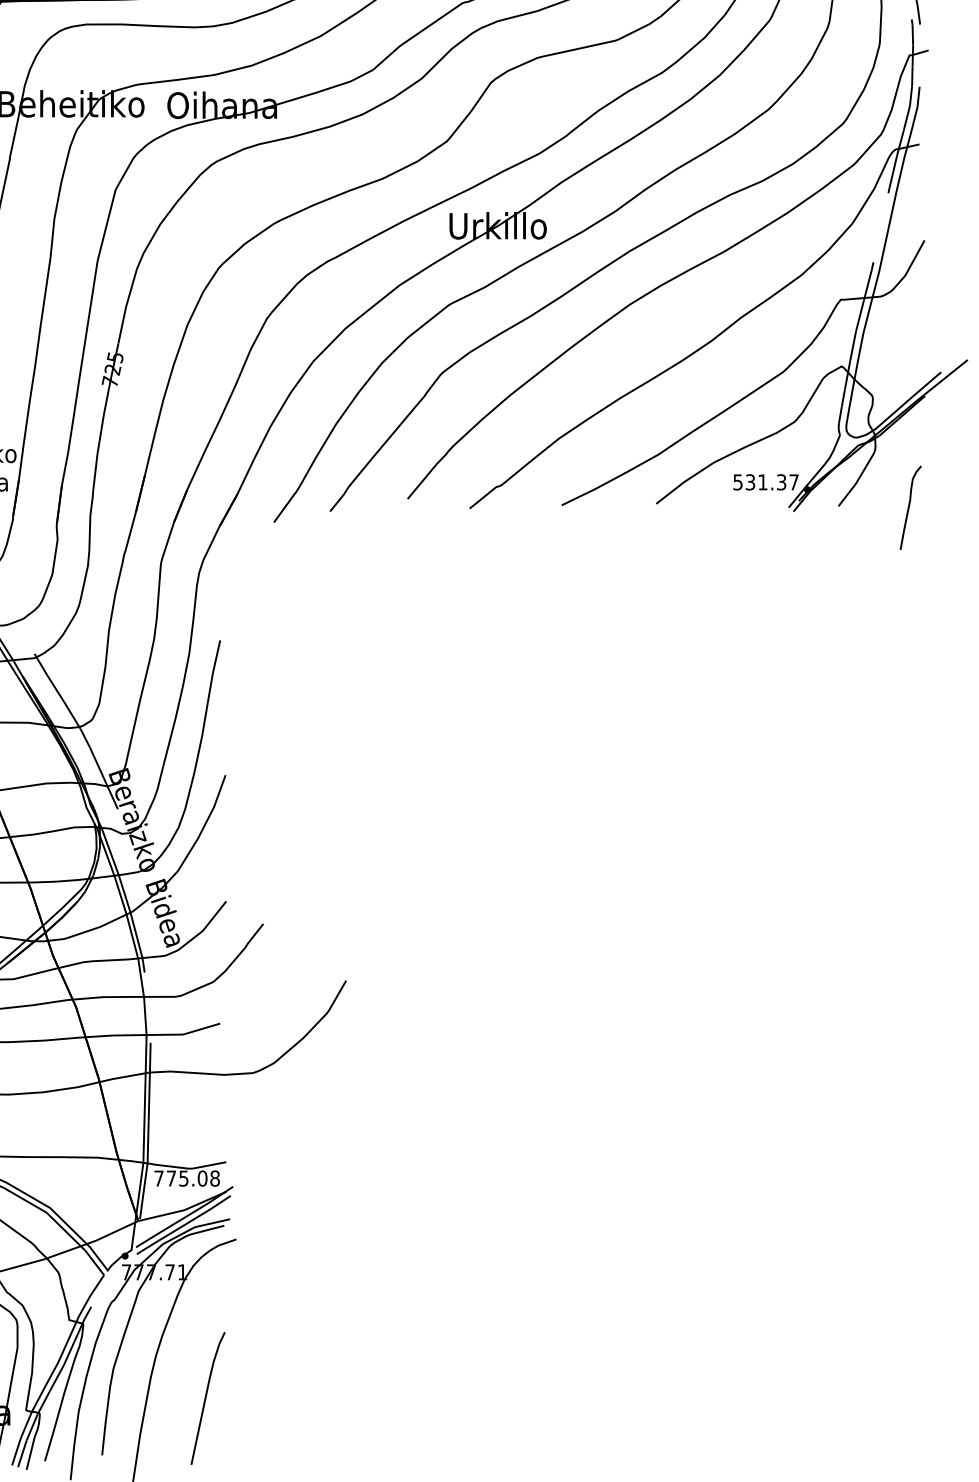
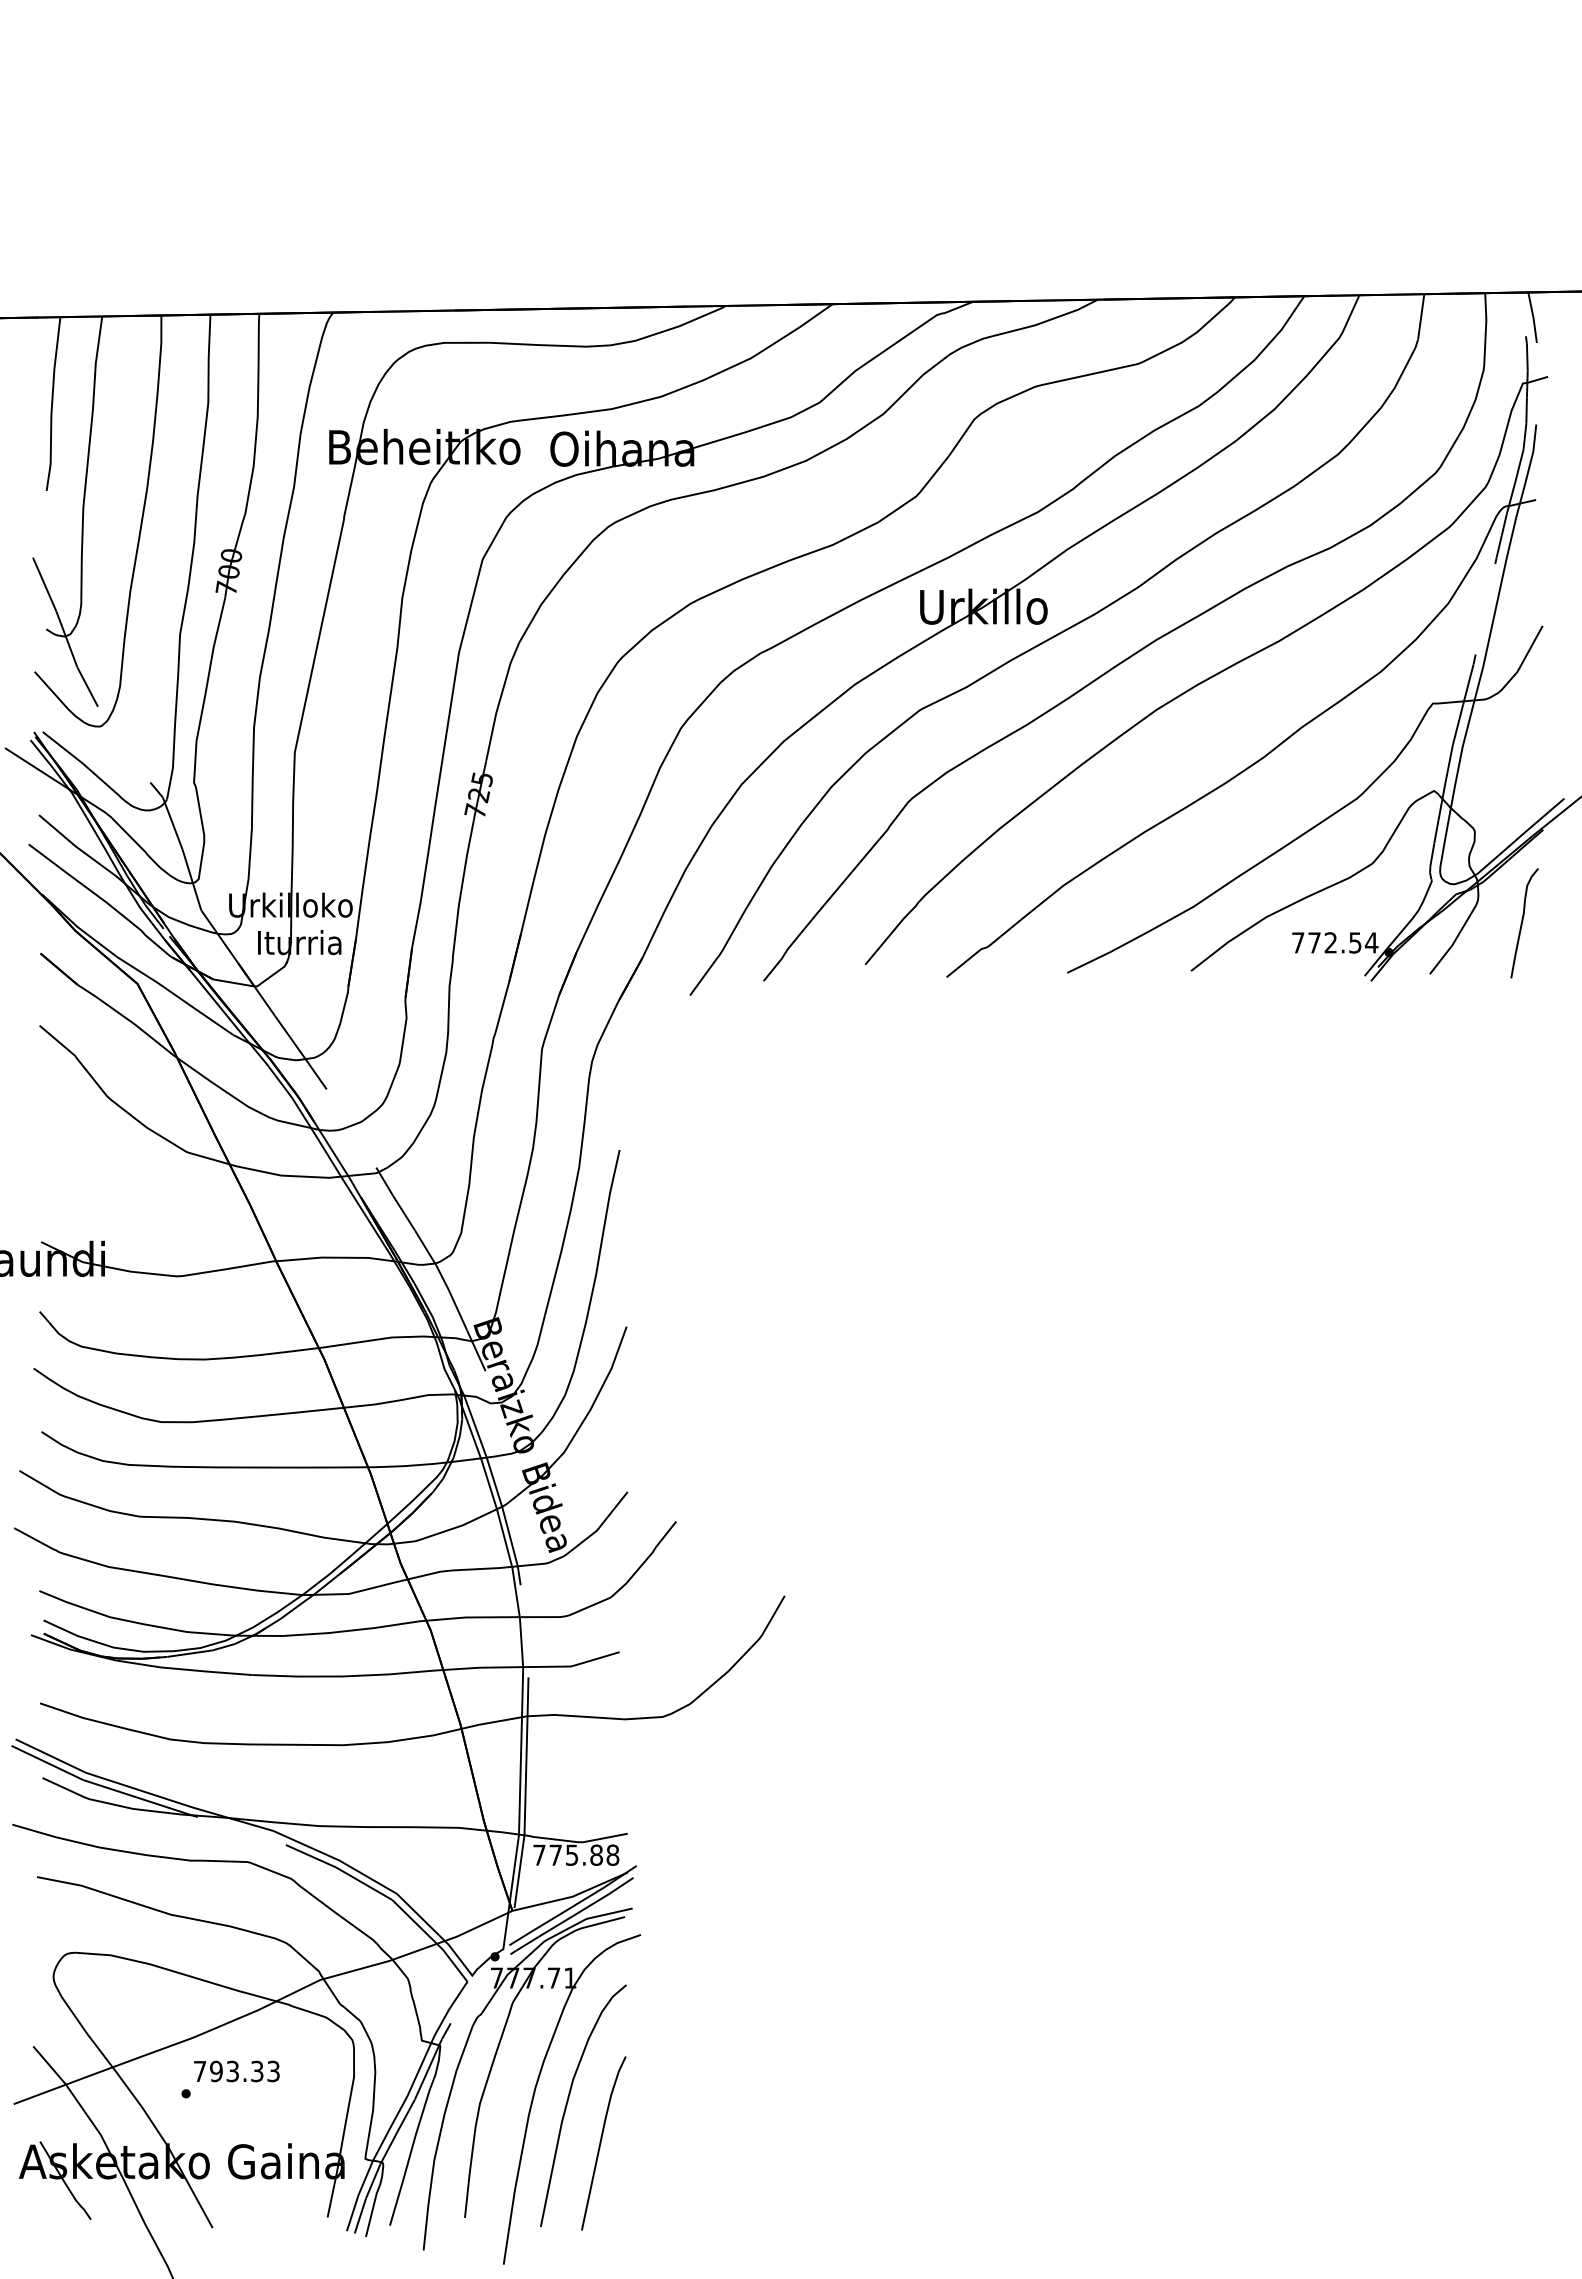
text: (766, 482) -> (1335, 942), 531.37 -> 772.54
curve: (909, 508) -> (1522, 923), moved
text: (202, 1178) -> (596, 1854), 775.08 -> 775.88
curve: (181, 1367) -> (568, 2102), added

